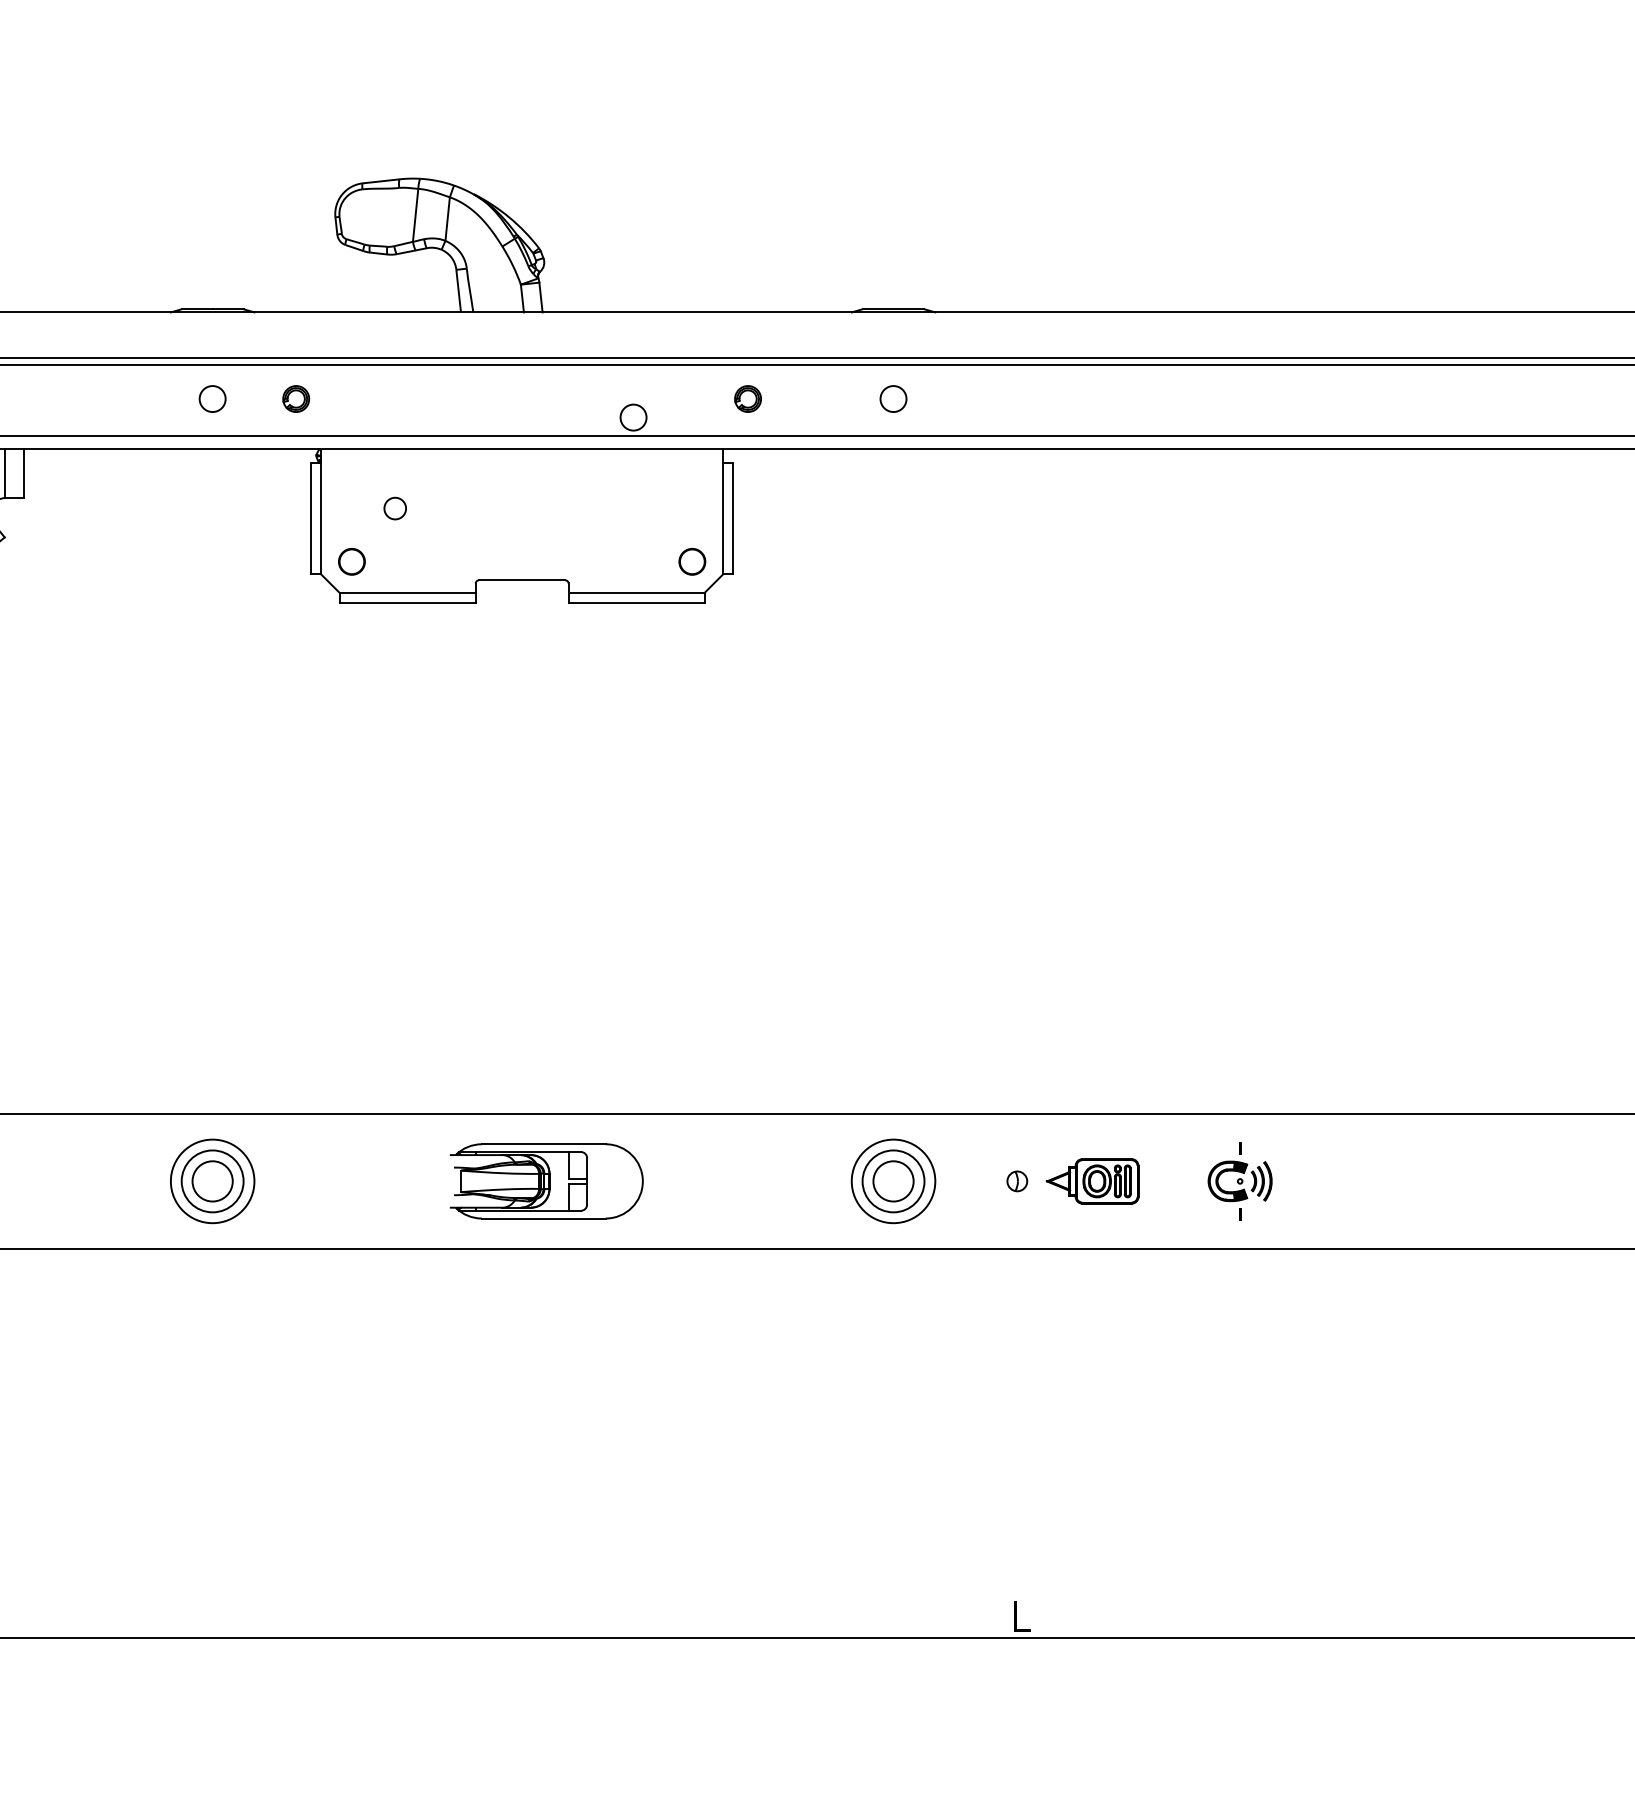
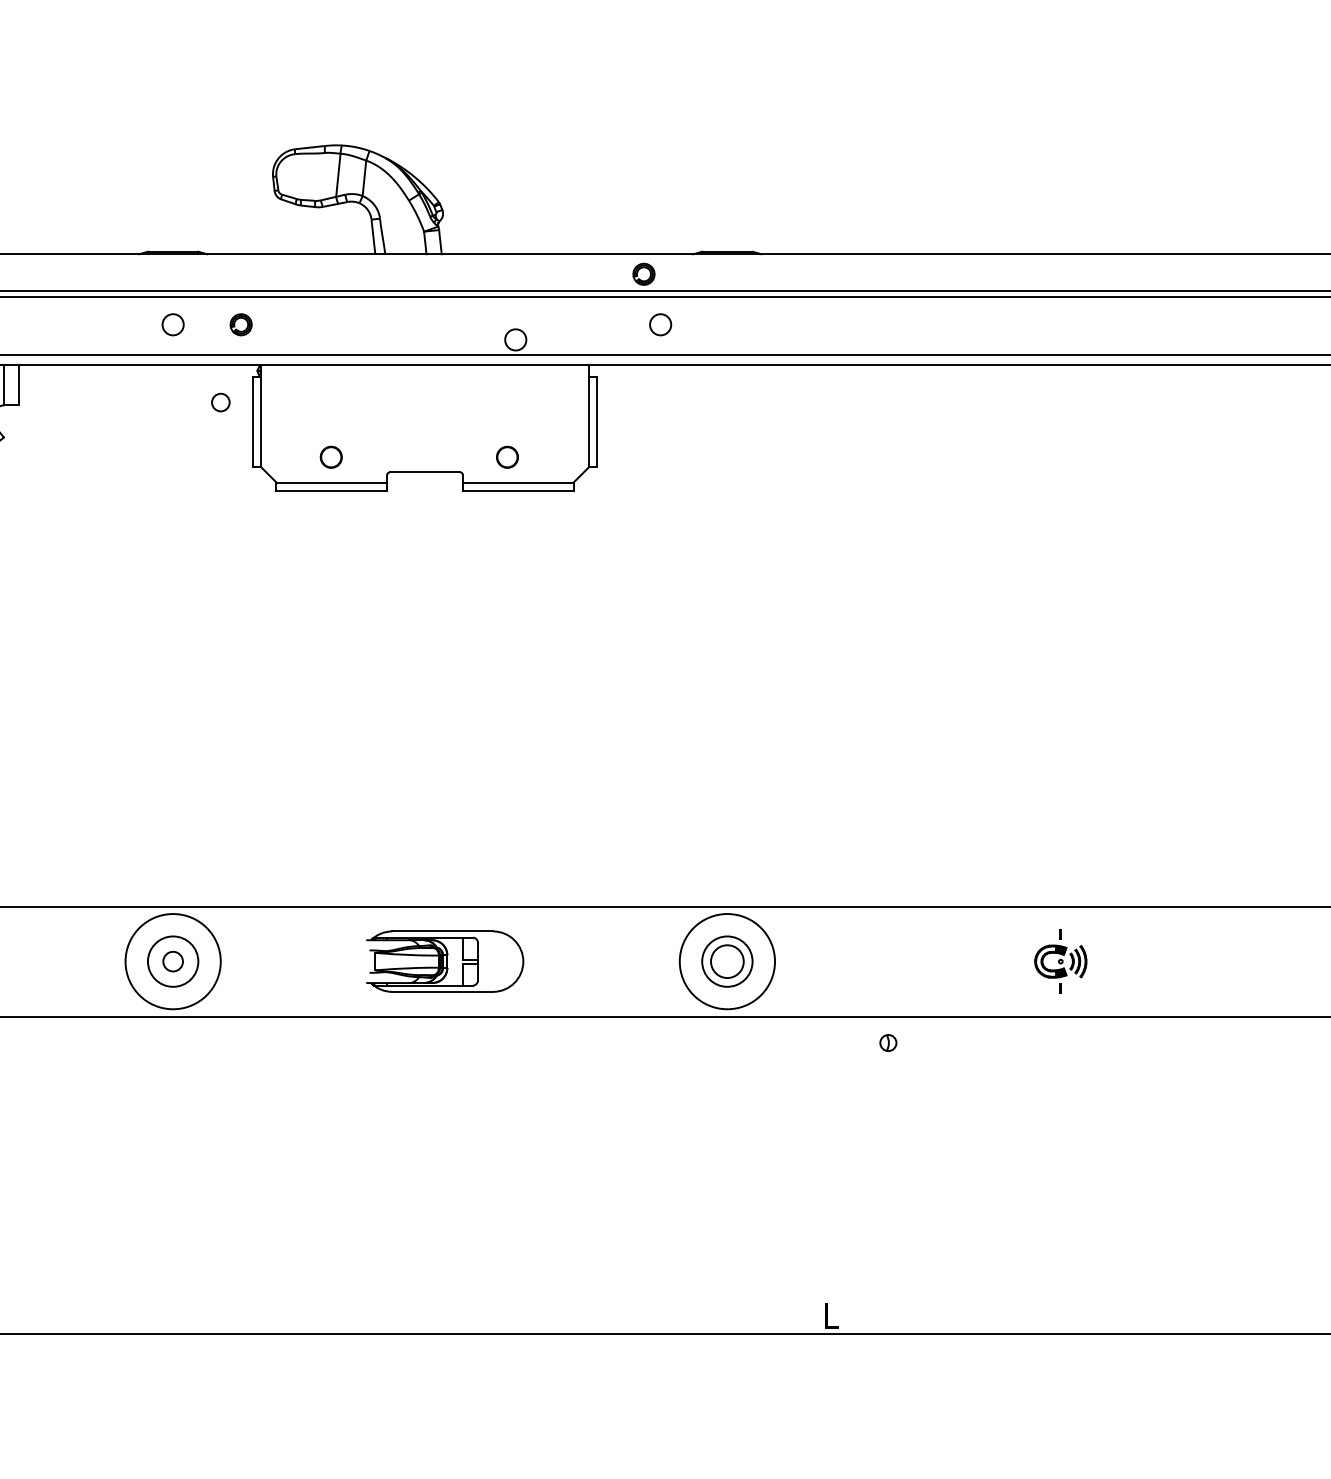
part: (747, 398) -> (643, 273), moved
circle: (893, 398) -> (660, 324), moved
circle: (394, 508) -> (220, 402), moved
circle: (351, 561) -> (330, 457), moved
part: (692, 561) -> (507, 457), moved
circle: (212, 1181) -> (173, 961), size x0.6
circle: (212, 1181) -> (173, 961), size x1.4
circle: (893, 1181) -> (727, 961), size x1.4
part: (1017, 1181) -> (888, 1043), moved
part: (1092, 1181) -> (889, 961), removed
part: (1239, 1181) -> (1060, 961), moved

